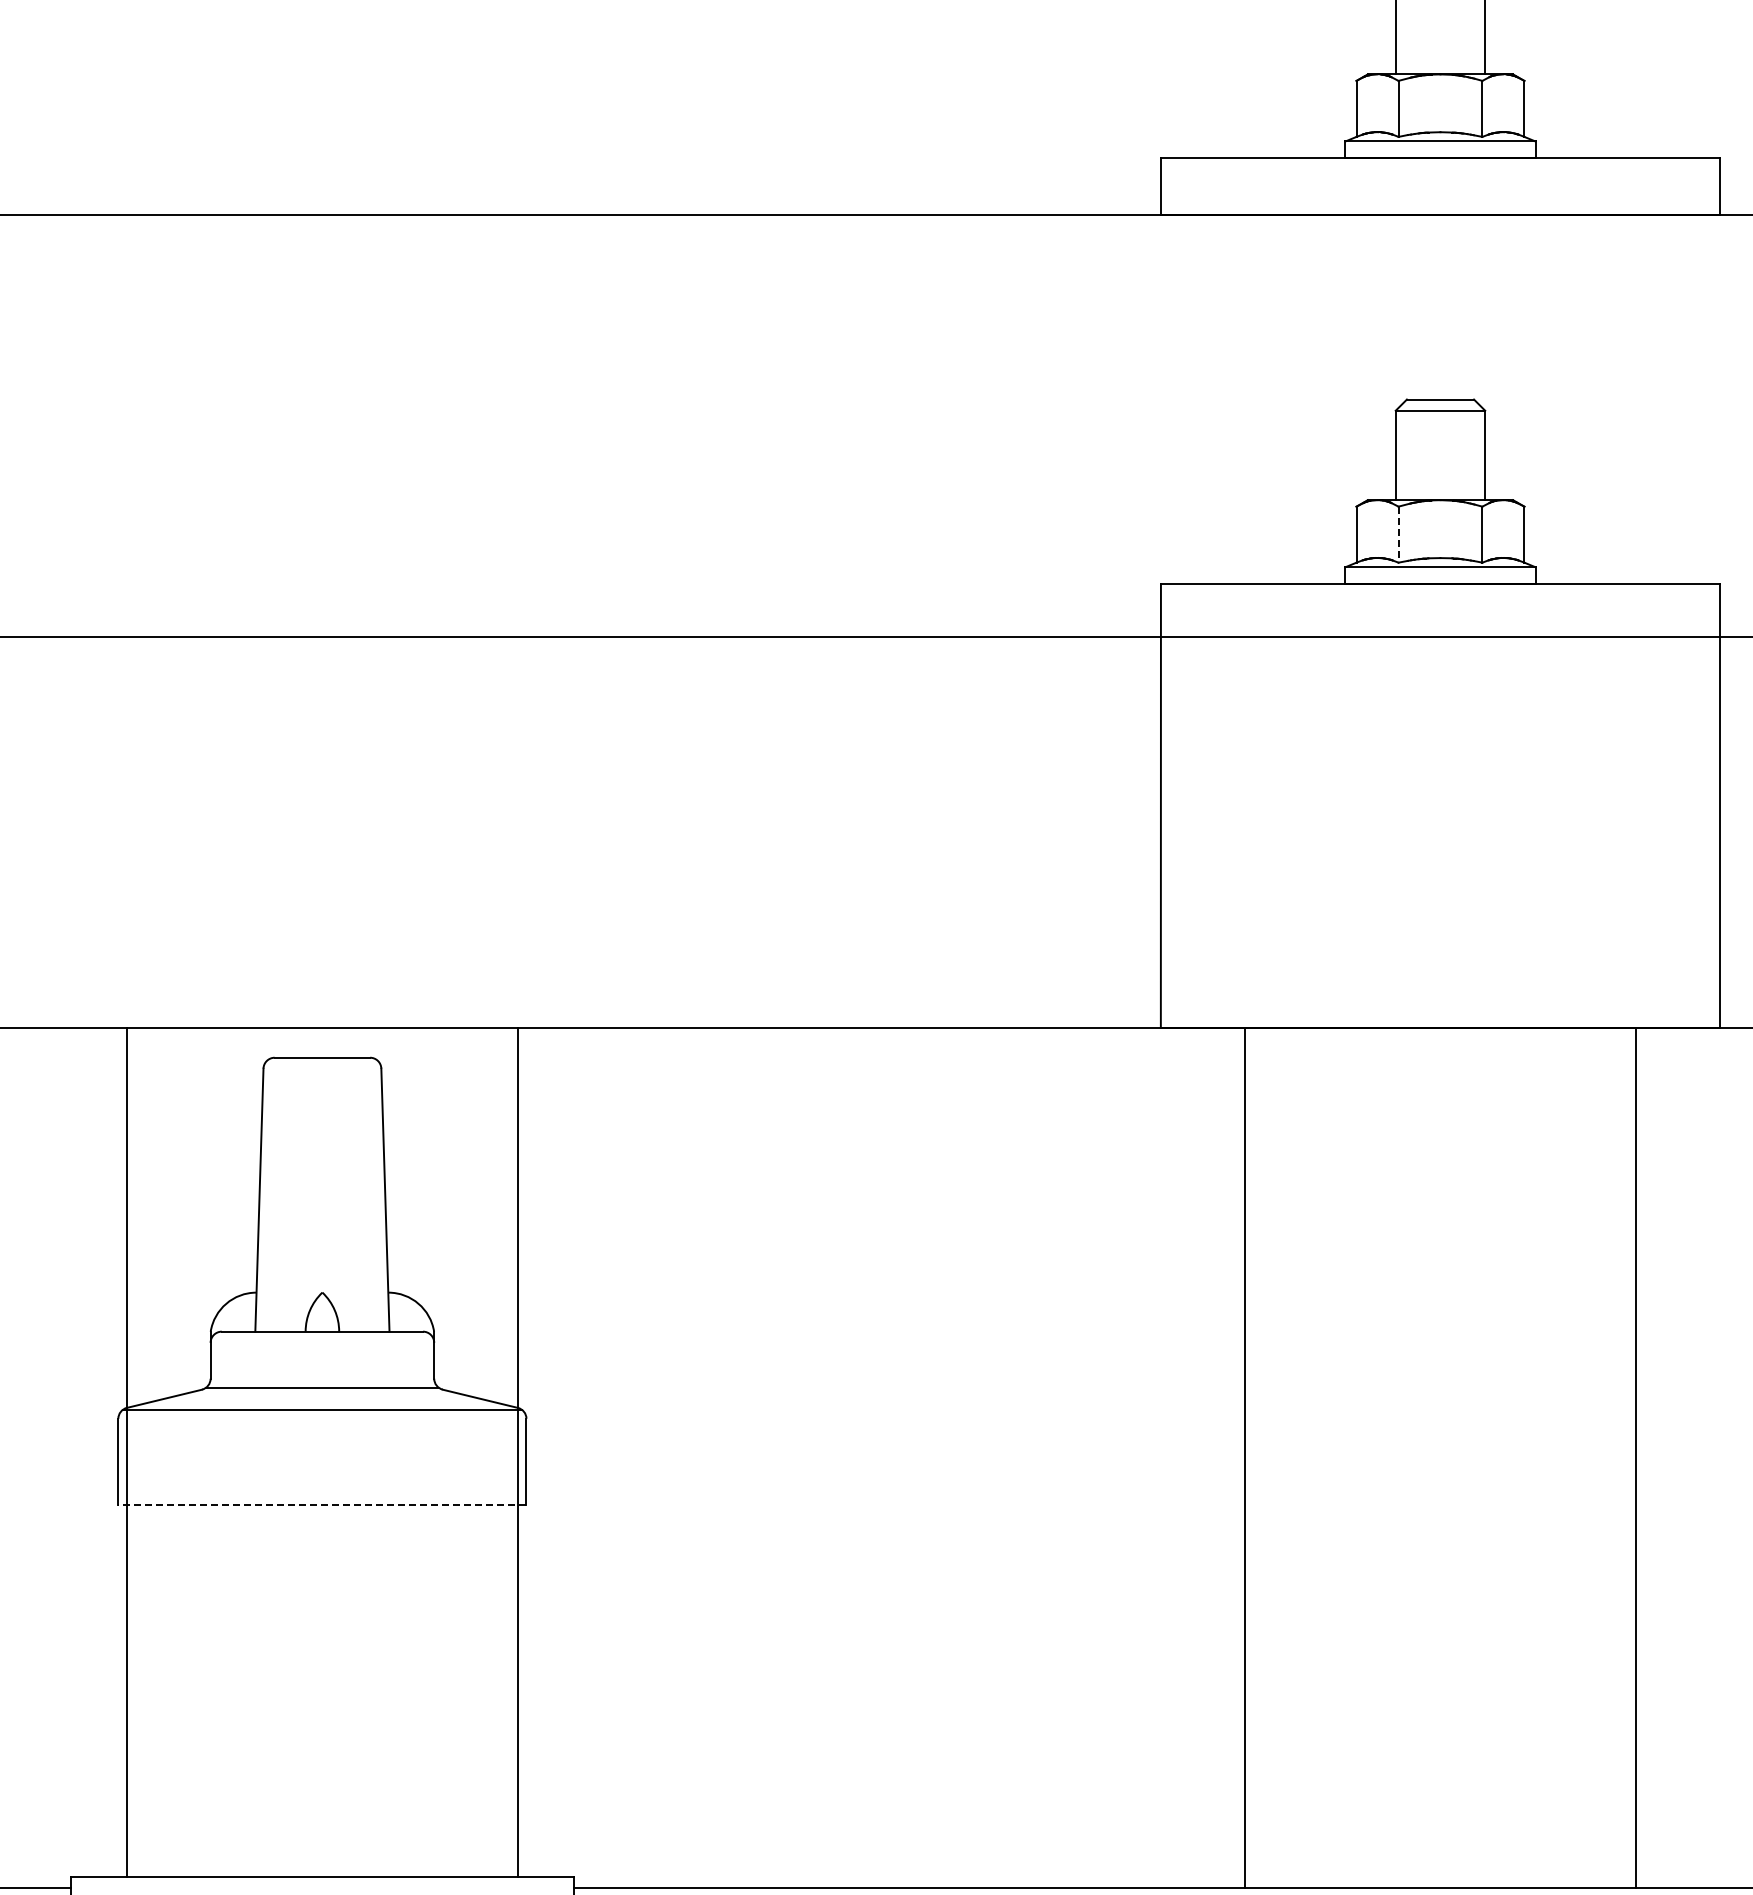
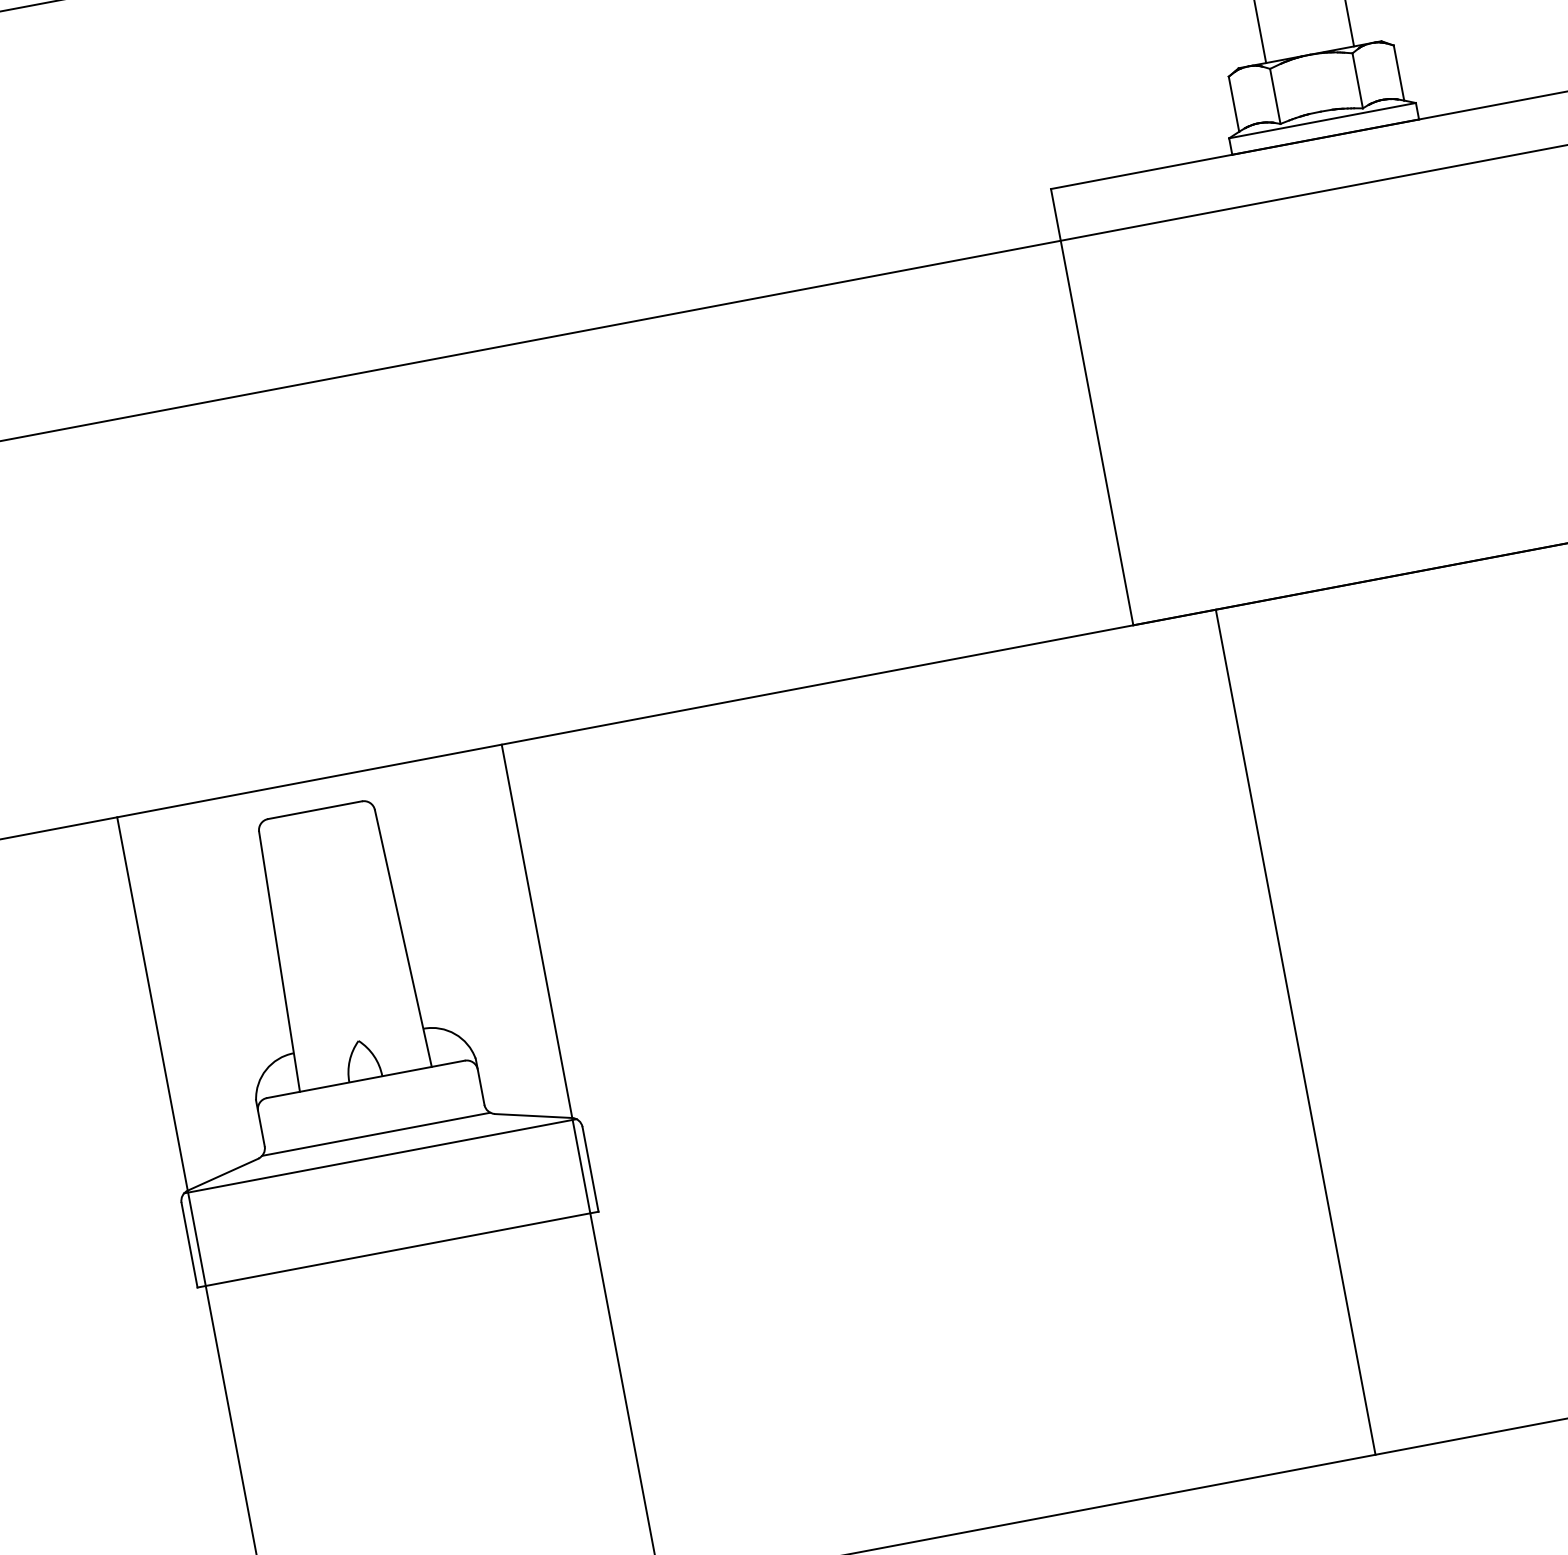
line: (1398, 535) -> (1275, 97), dashed -> solid
line: (321, 1504) -> (397, 1249), dashed -> solid

